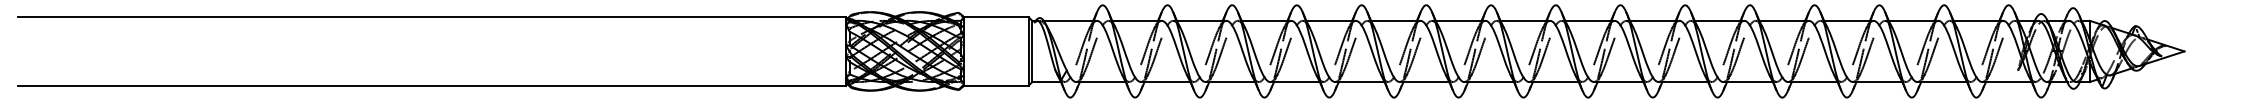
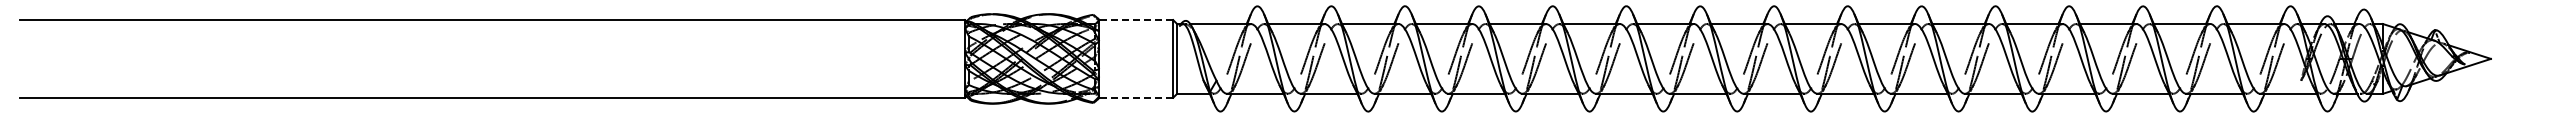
line: (996, 17) -> (1136, 20), solid -> dashed
line: (996, 85) -> (1136, 97), solid -> dashed

